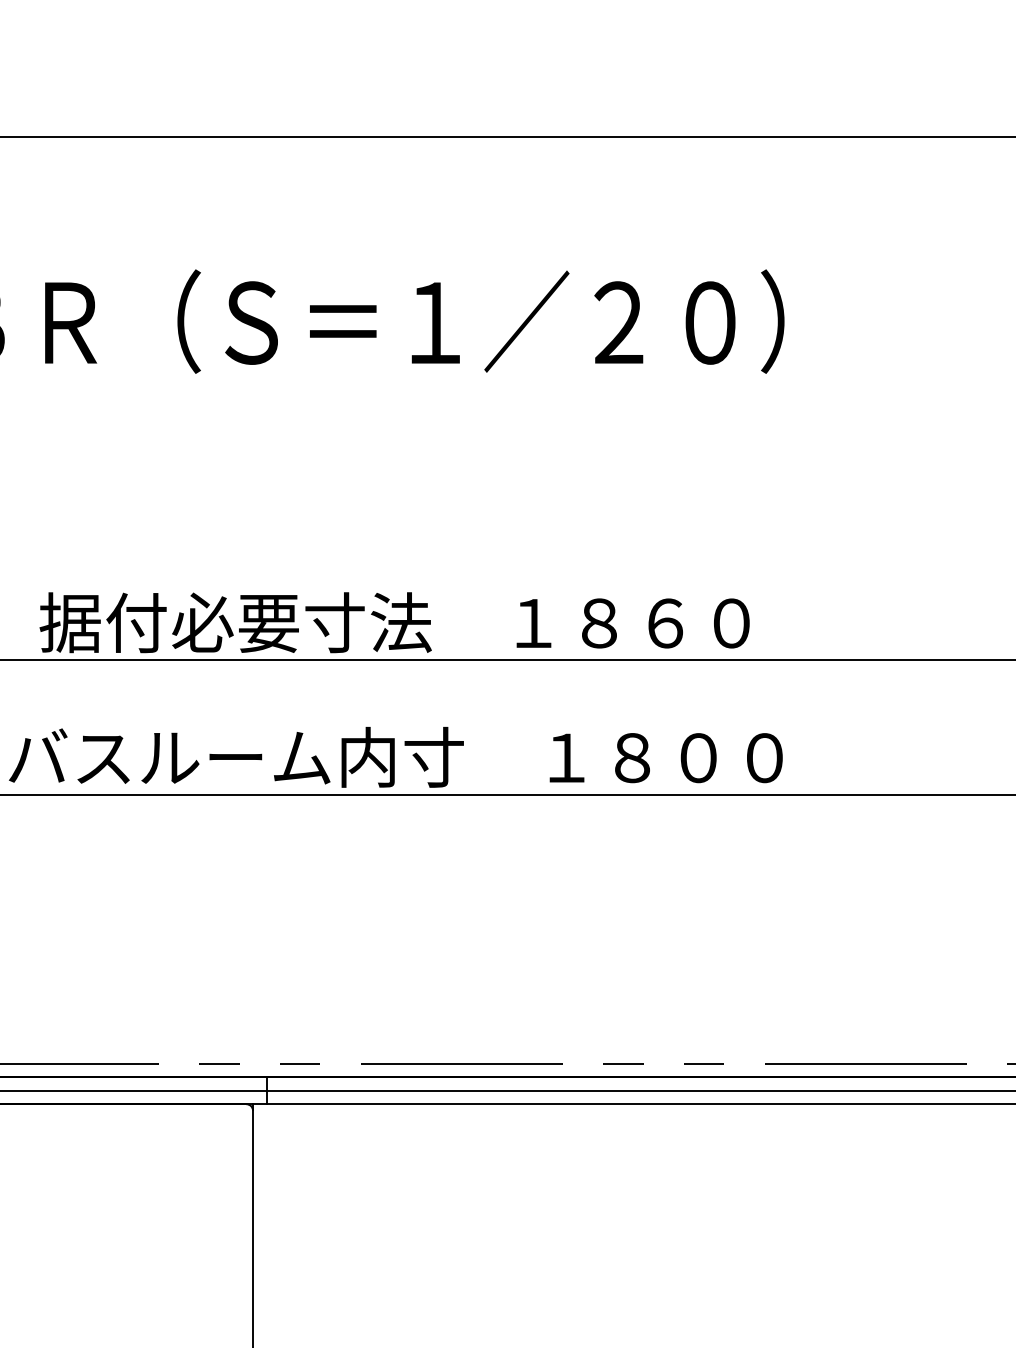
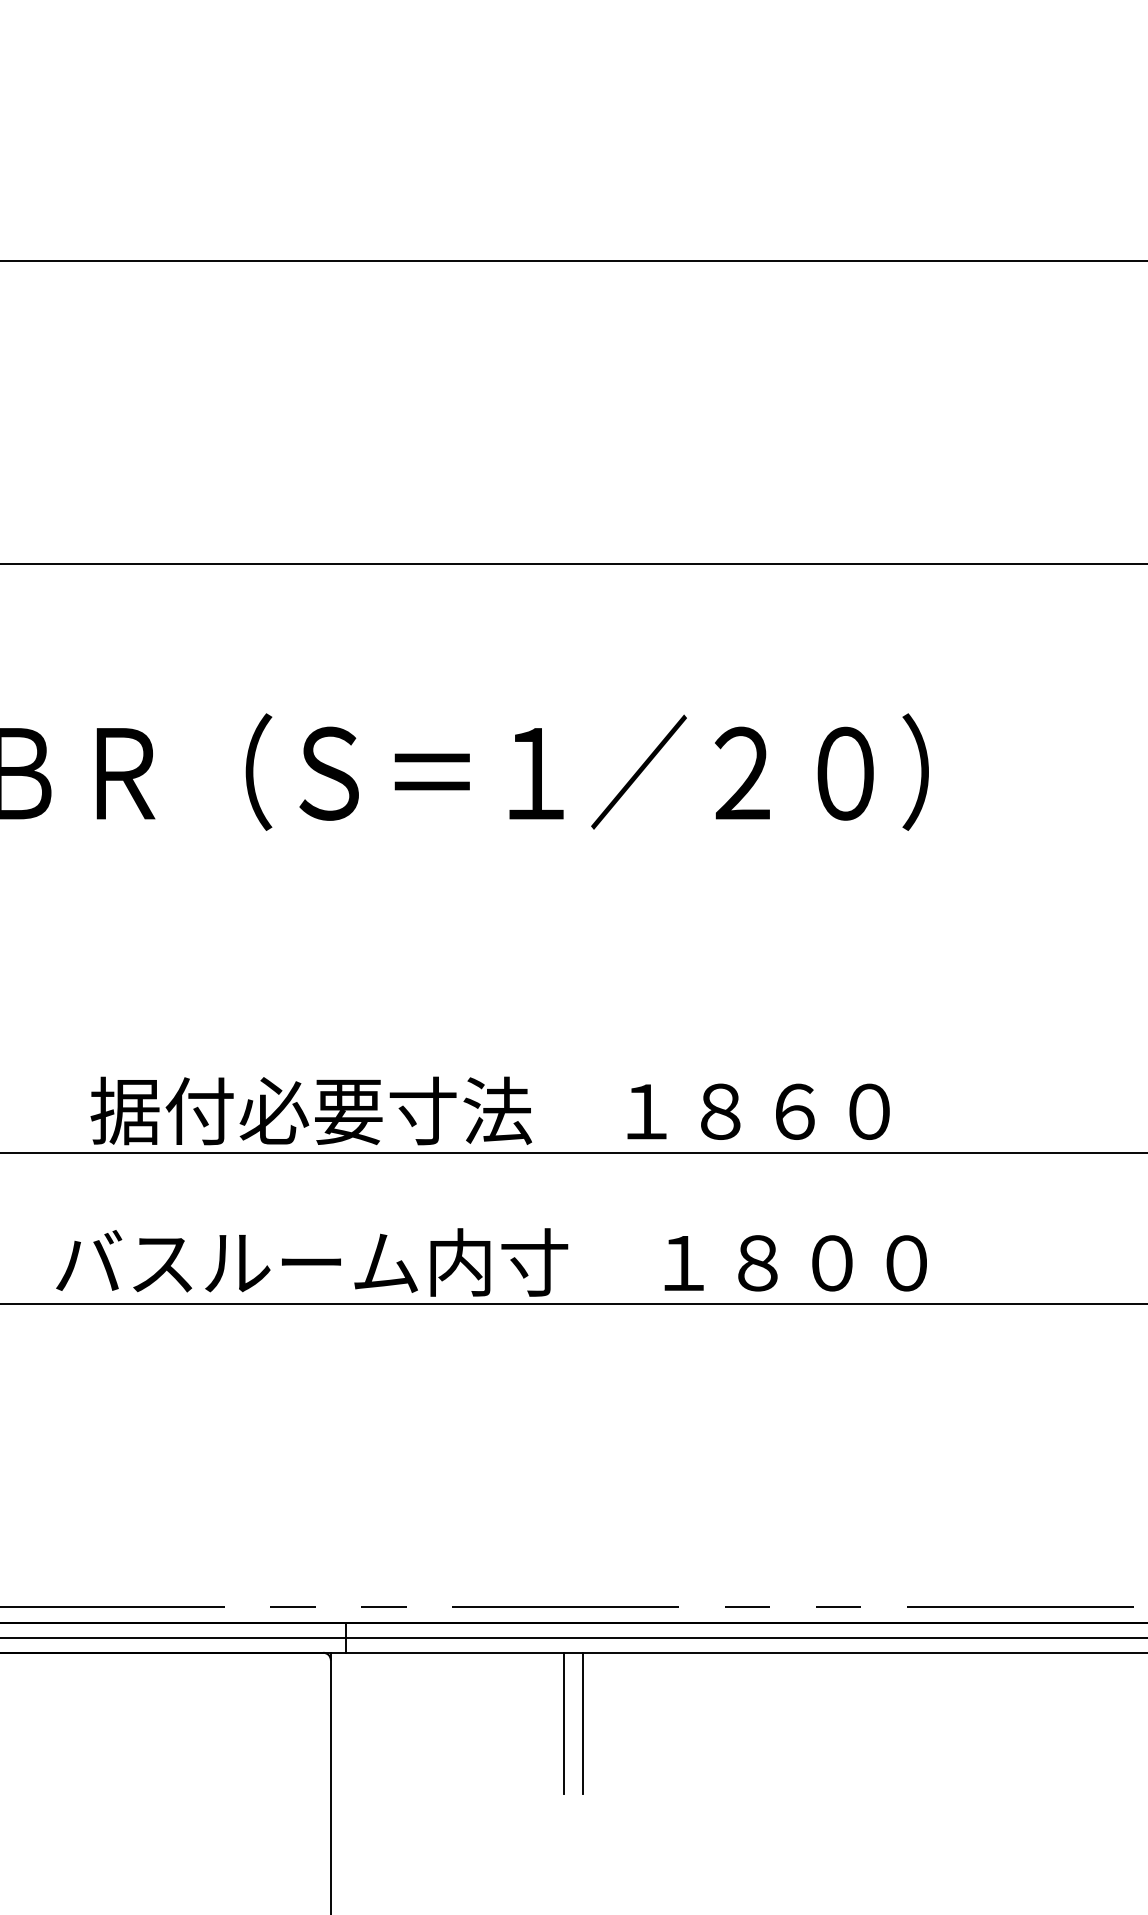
line: (459, 1166) -> (563, 1722), added
line: (476, 1166) -> (582, 1722), added

